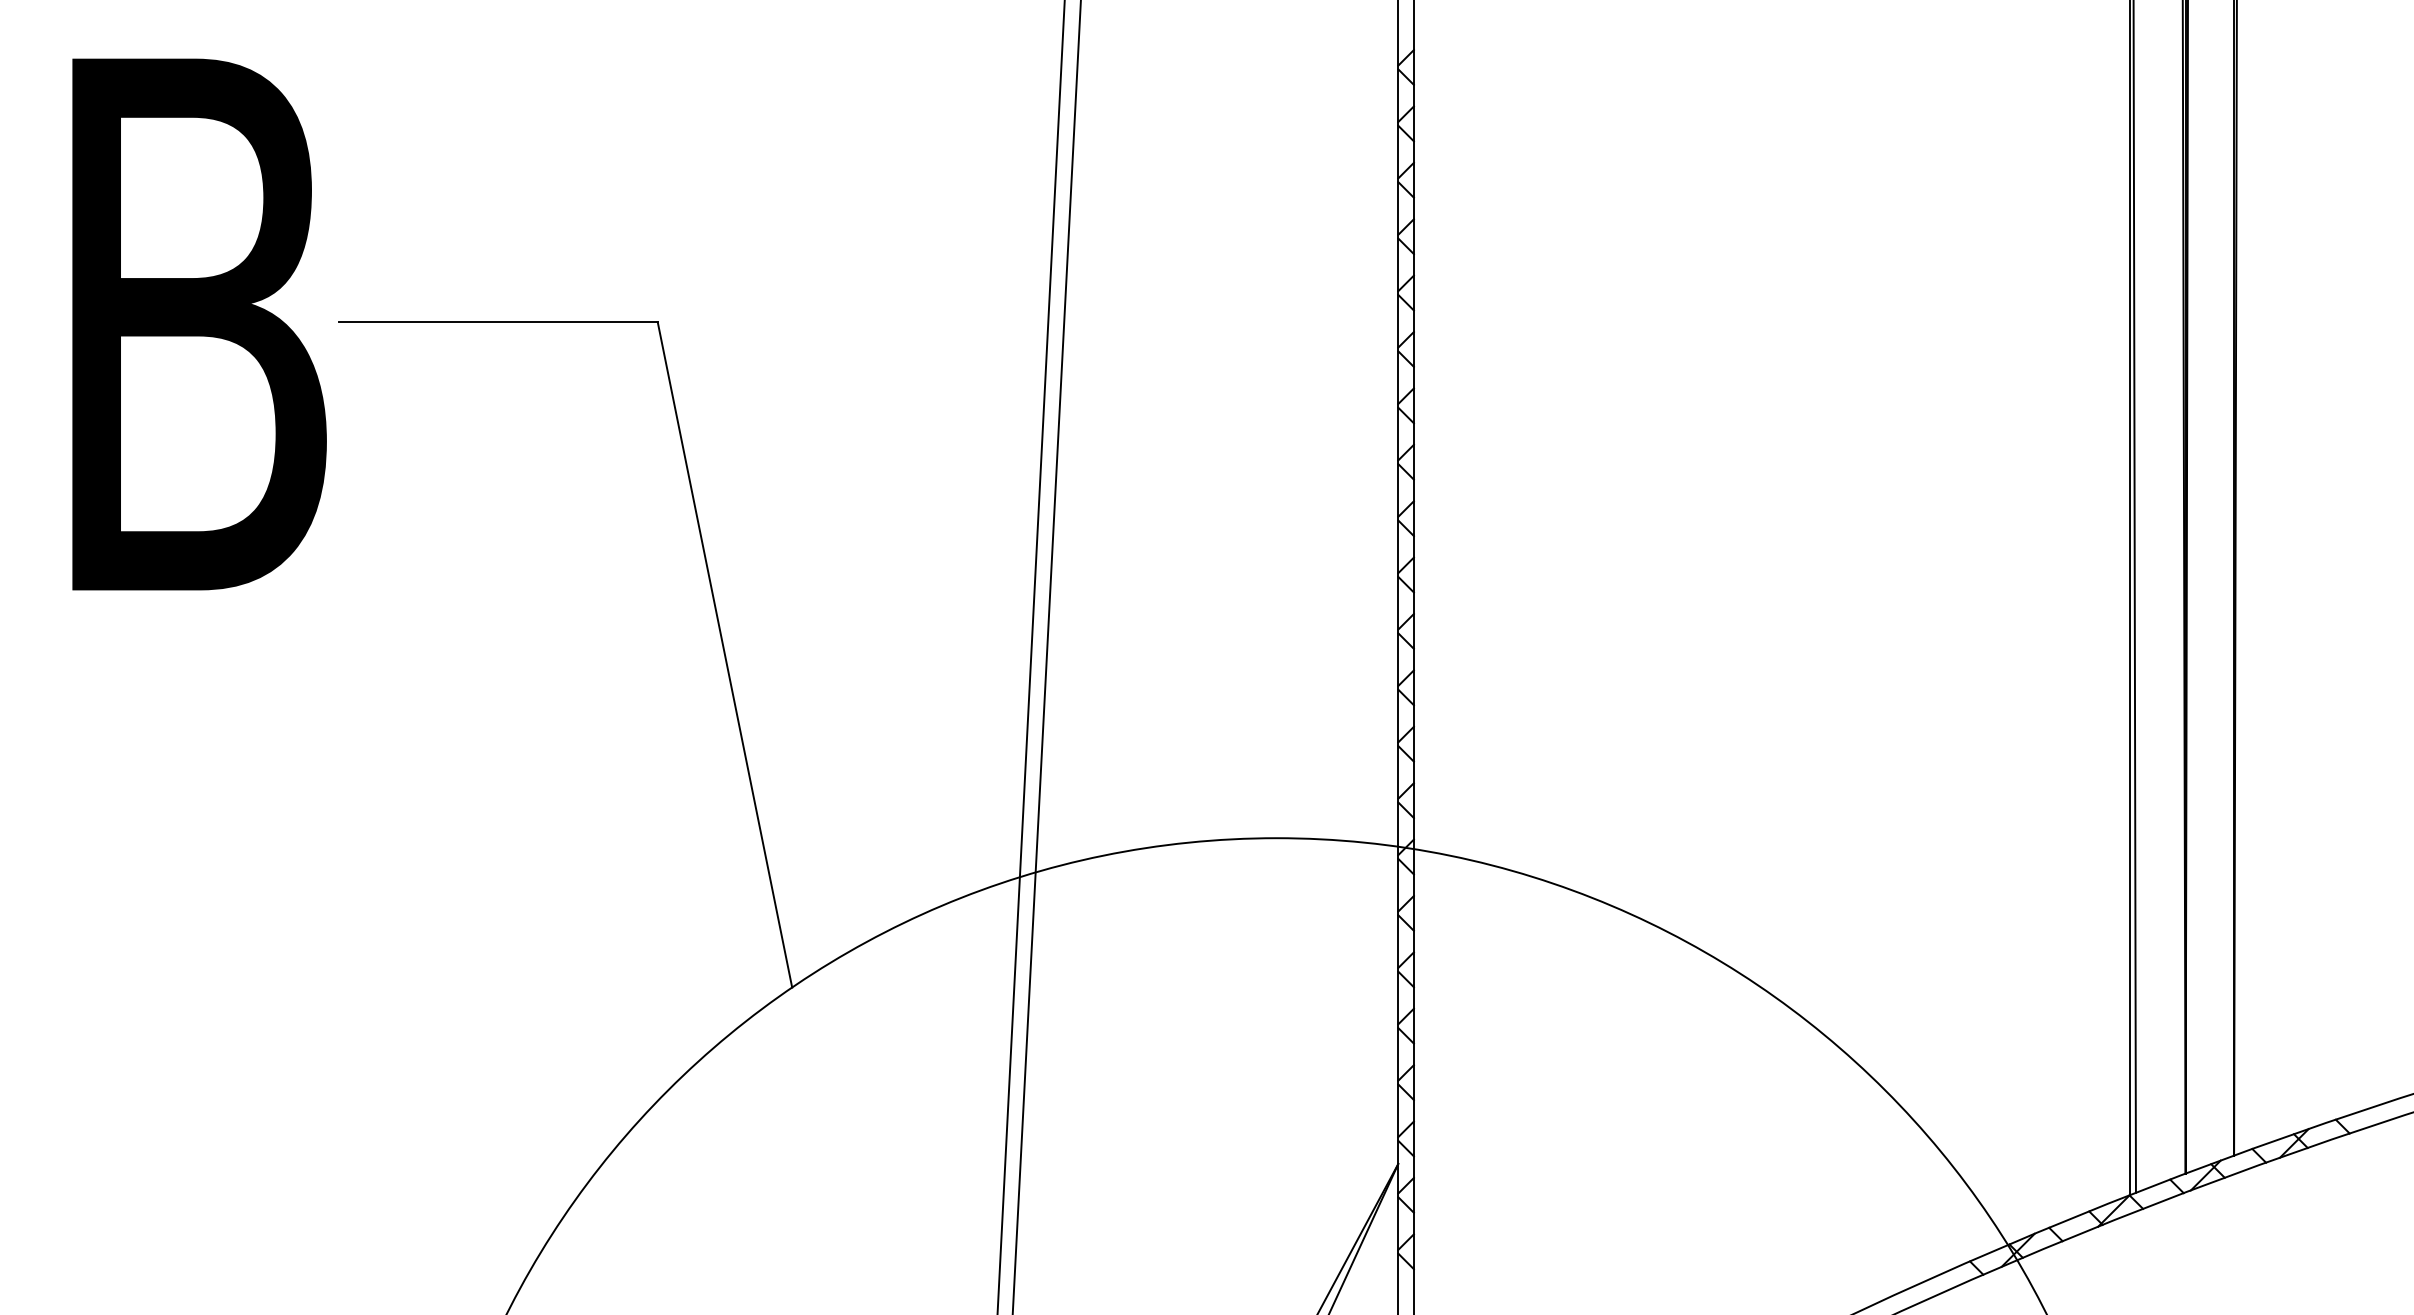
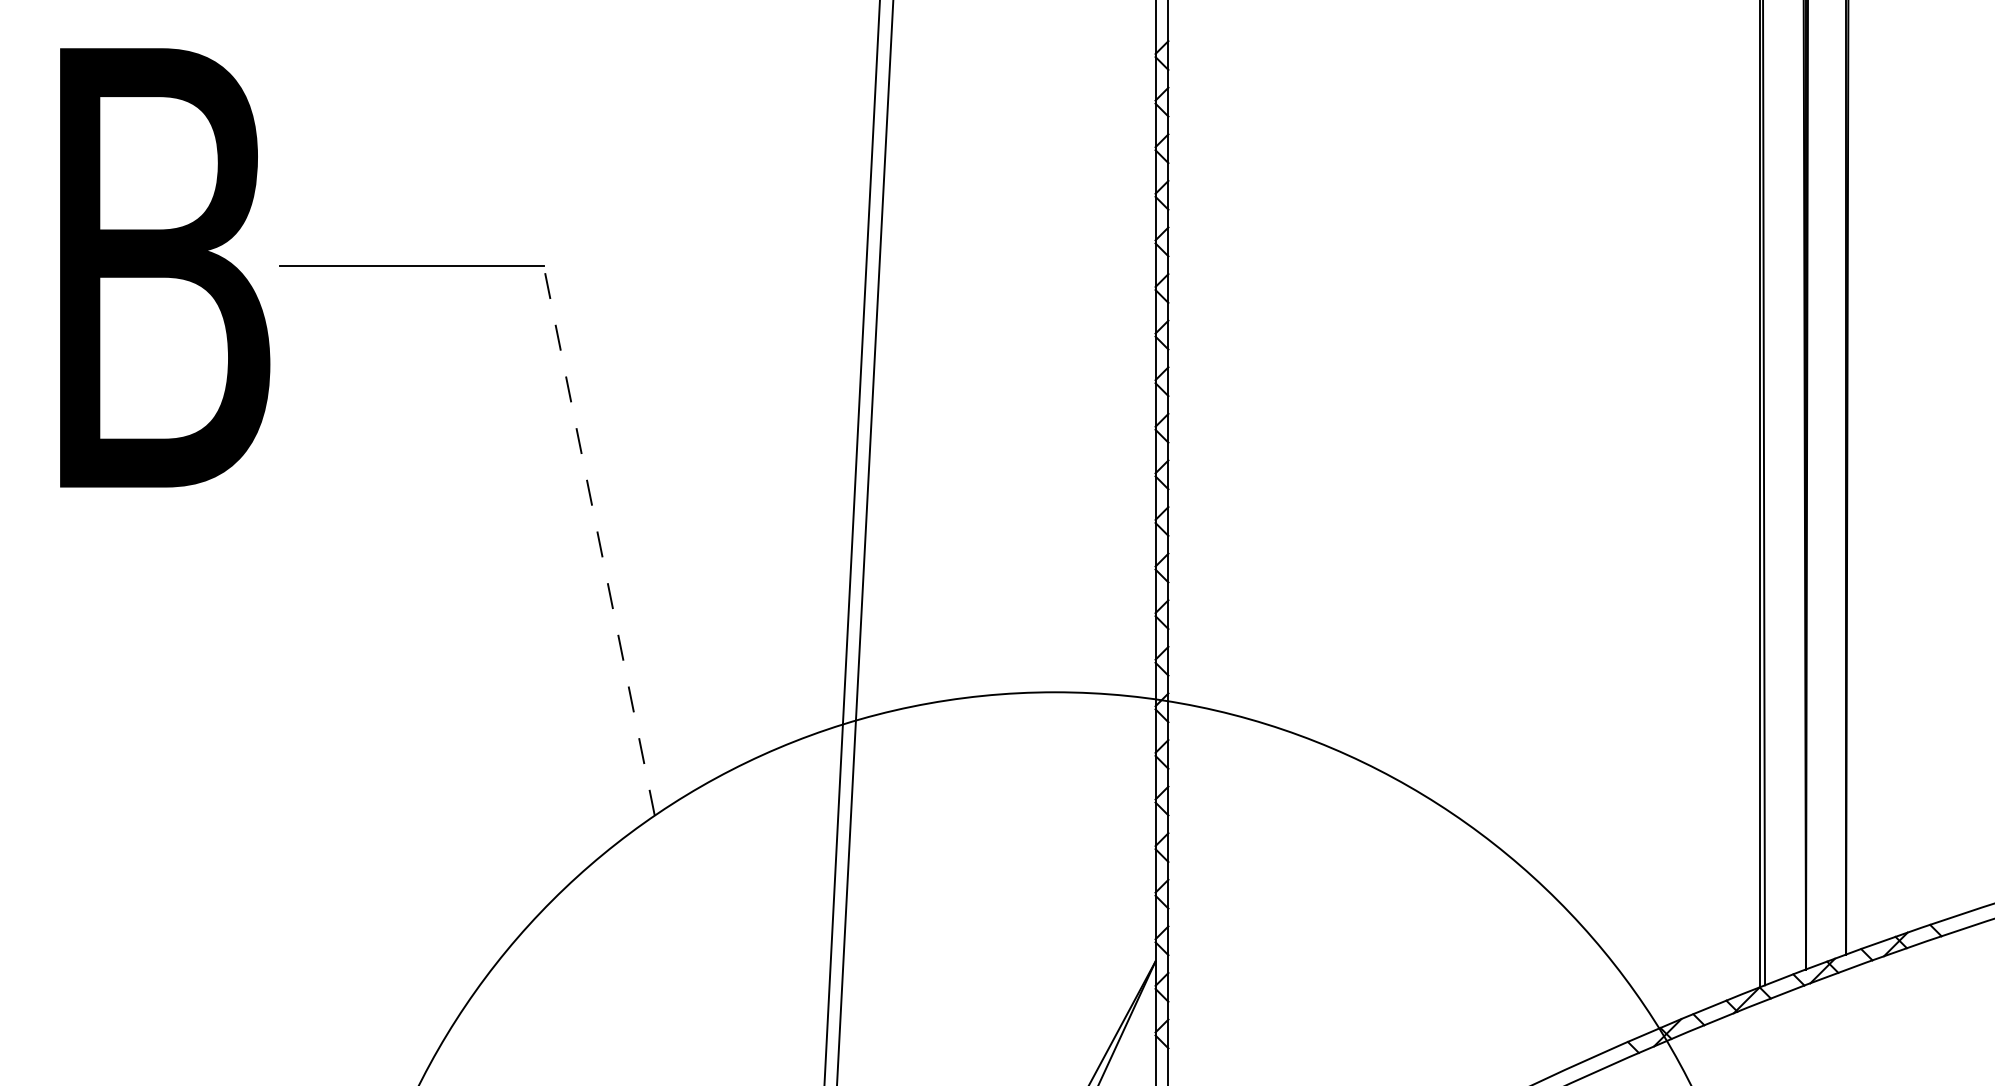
line: (724, 654) -> (598, 540), solid -> dashed

